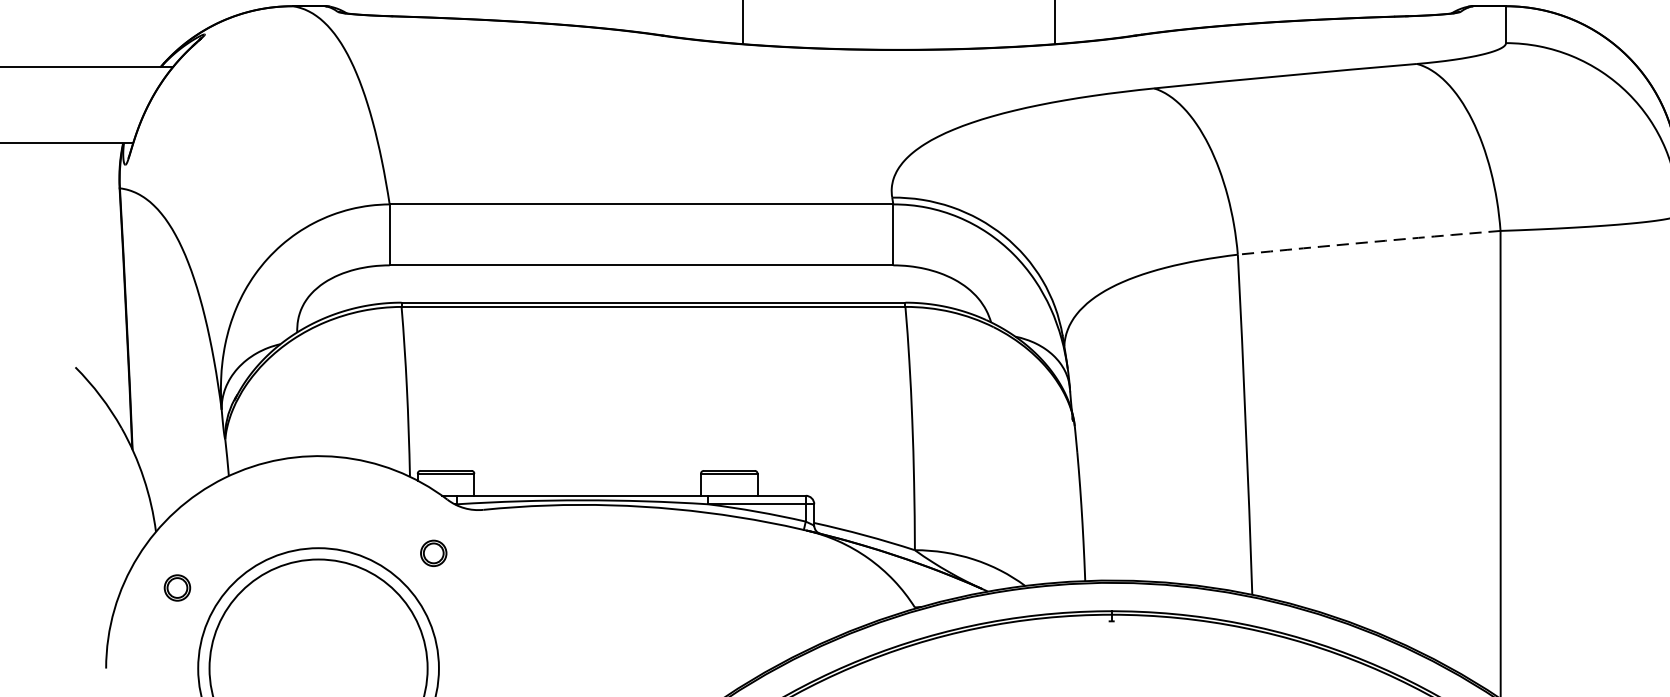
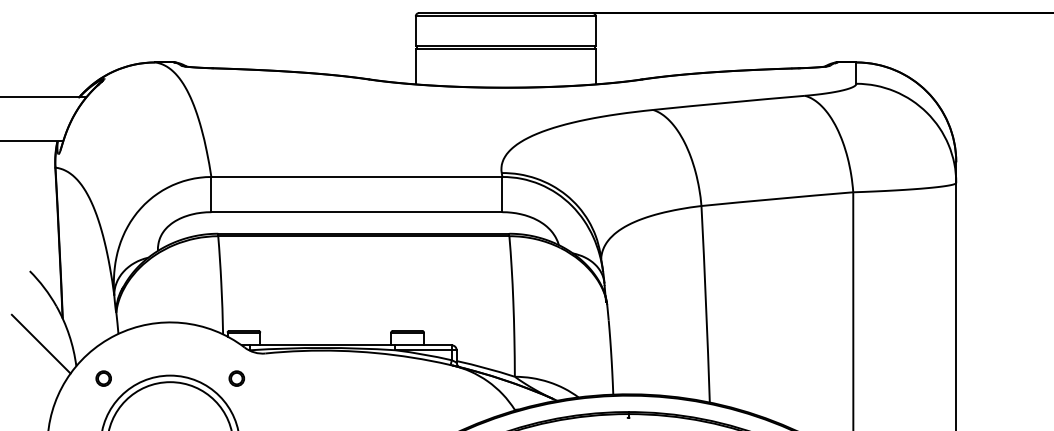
arc: (1369, 241) -> (777, 198), dashed -> solid
line: (93, 492) -> (40, 343), added
circle: (177, 587) -> (103, 378), moved

